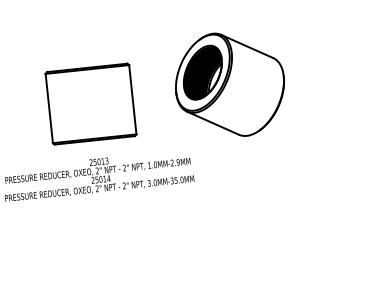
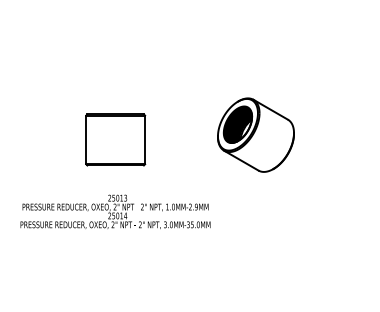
part: (229, 84) -> (255, 134), size x0.7
part: (90, 103) -> (115, 139), size x0.7

